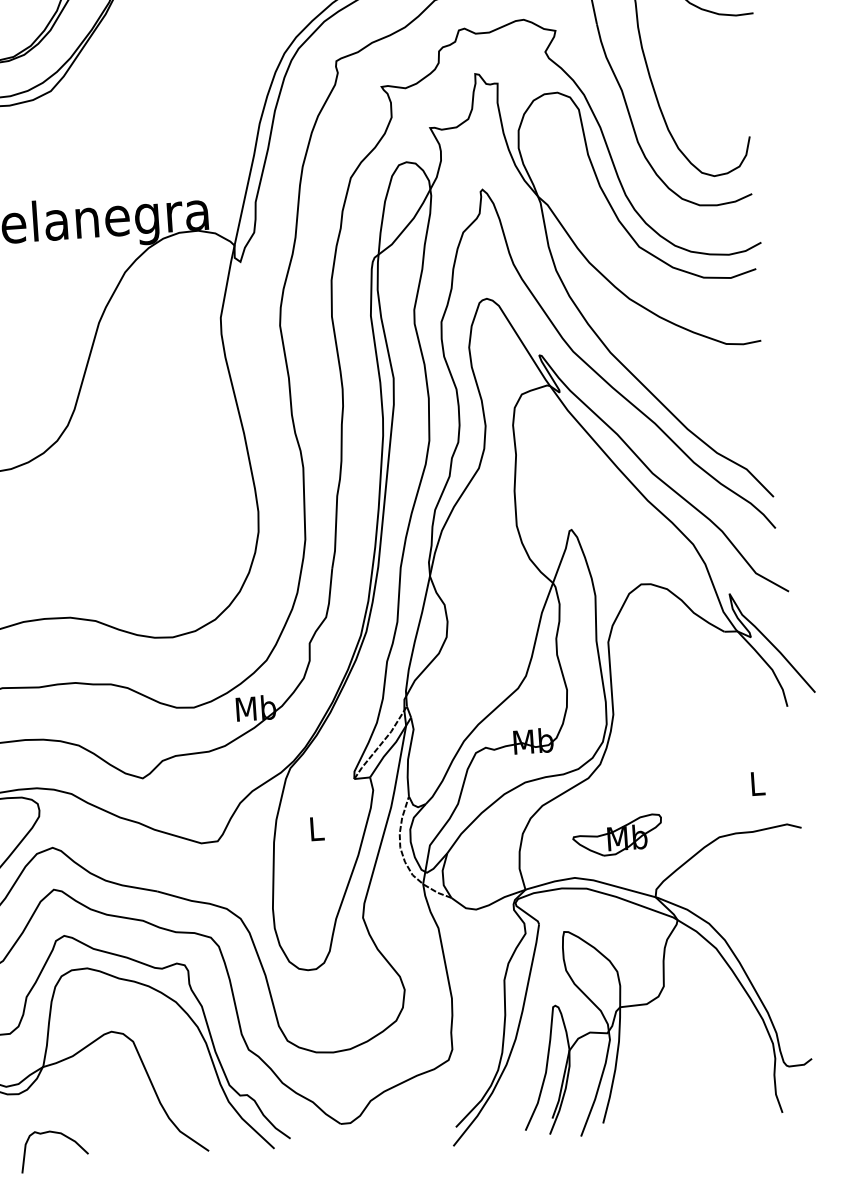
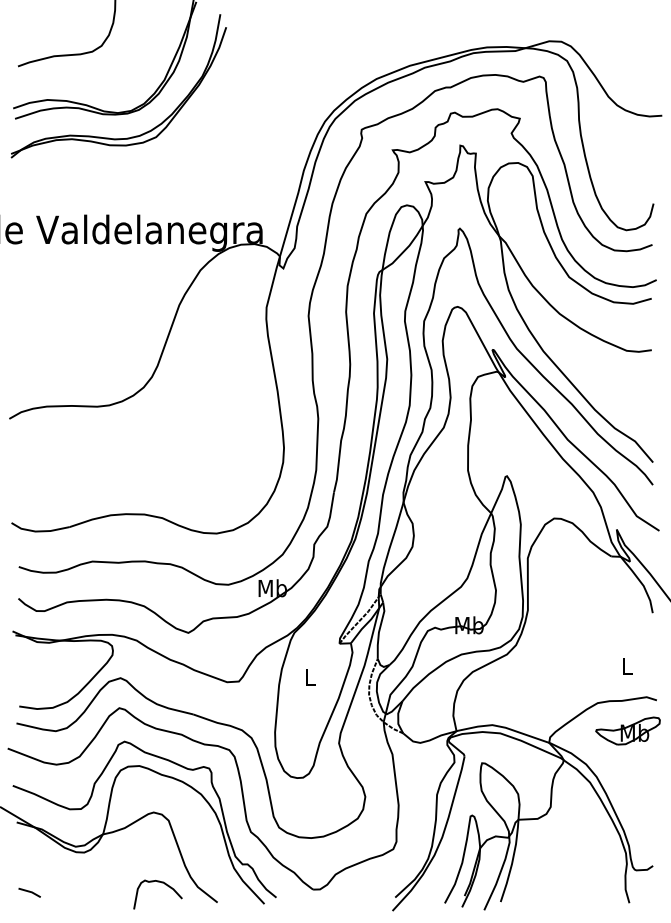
part: (616, 835) -> (627, 730), moved
curve: (58, 1134) -> (161, 883), moved

